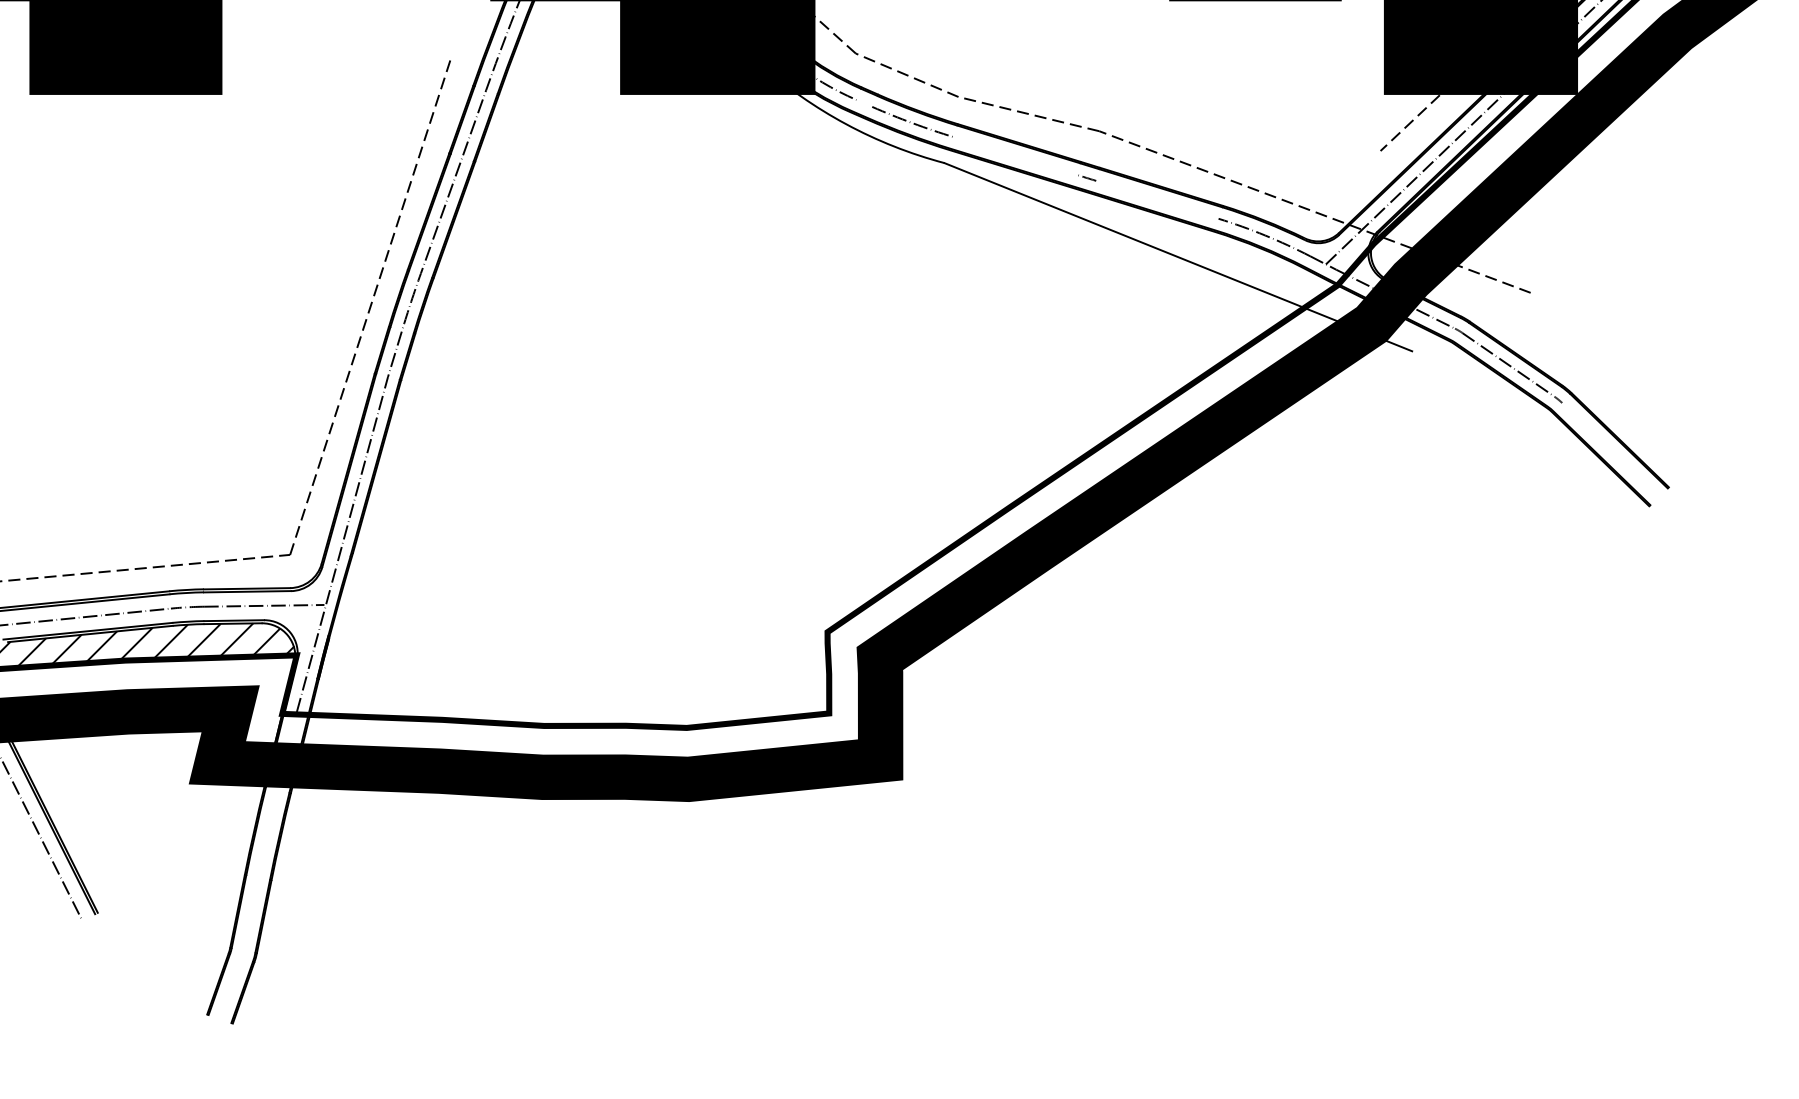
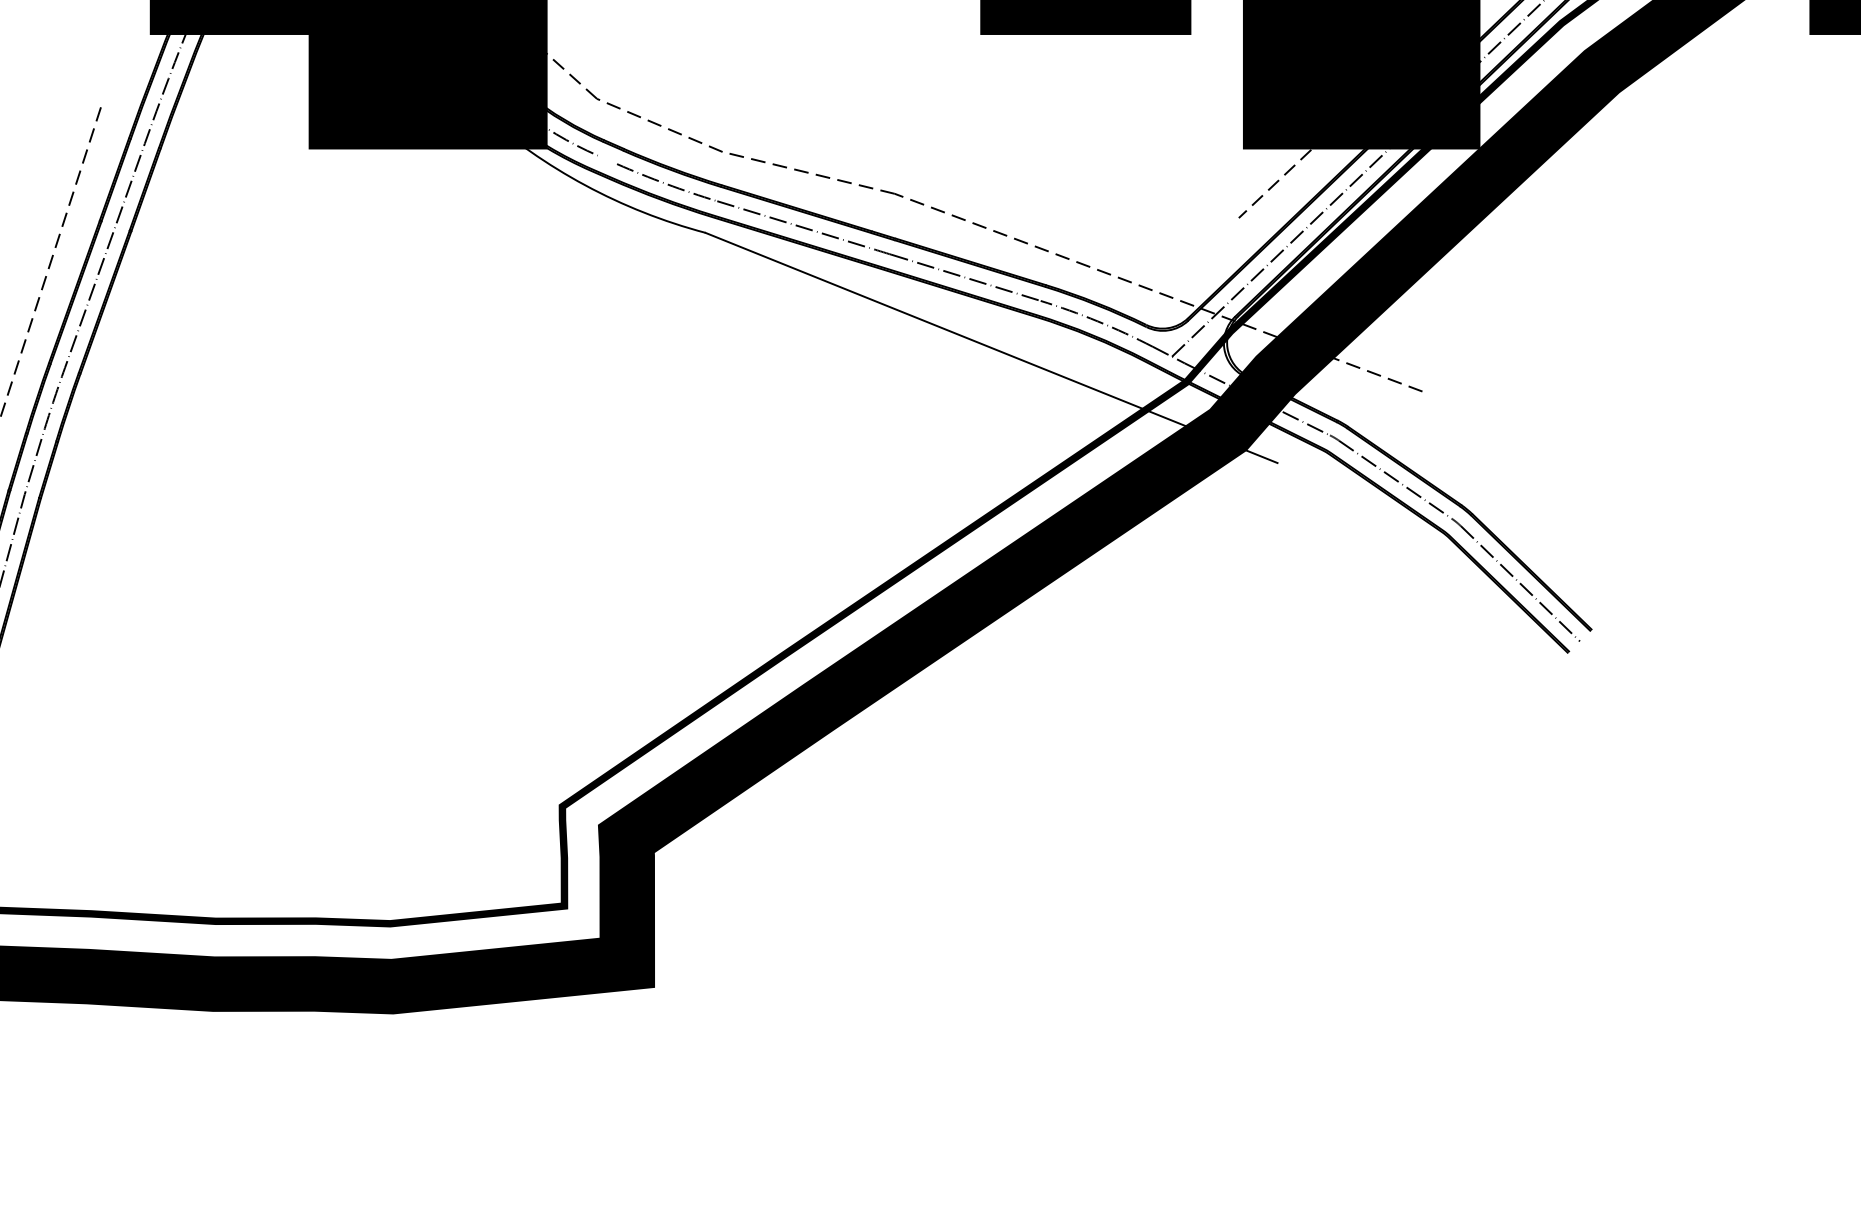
line: (1015, 155) -> (792, 223), added
line: (1157, 199) -> (965, 277), added
line: (1610, 449) -> (1520, 583), added

